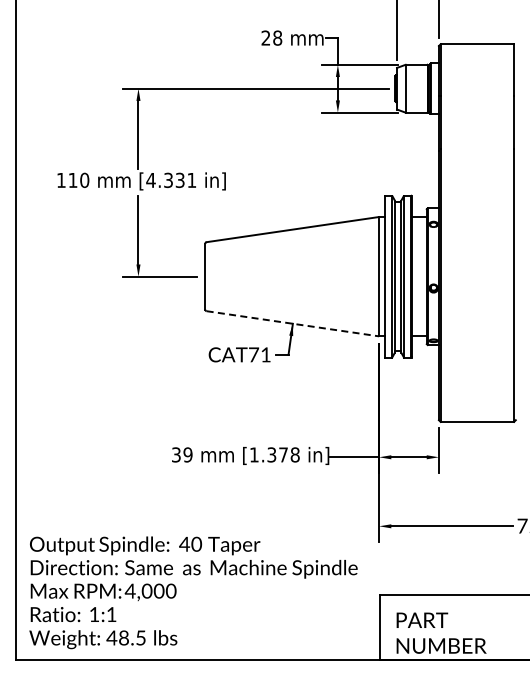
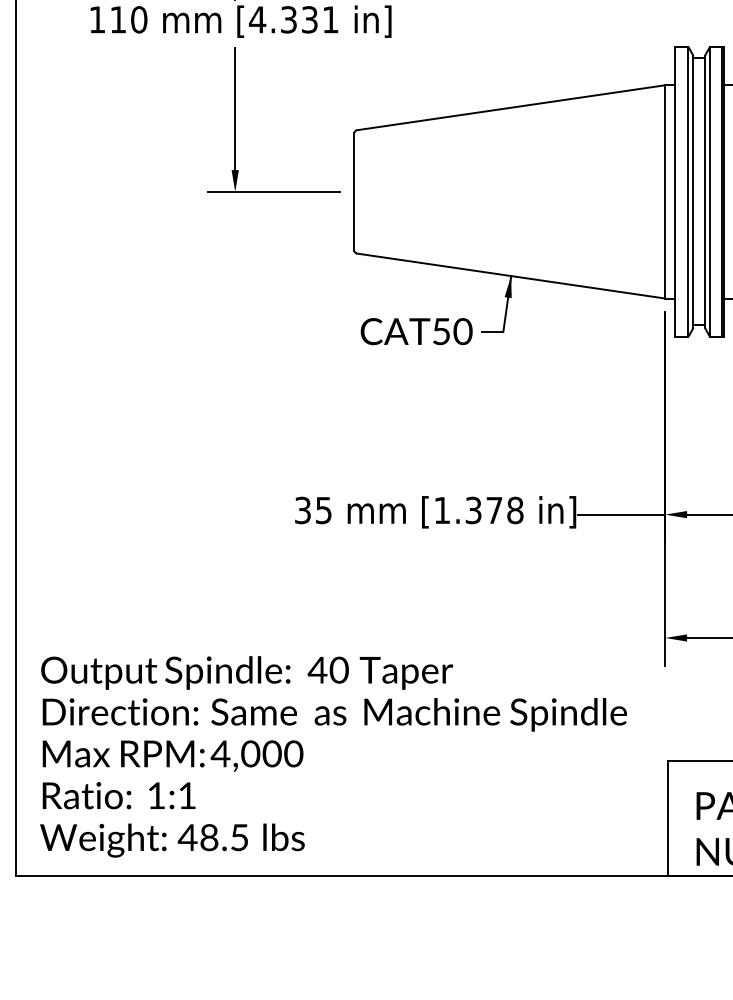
line: (293, 323) -> (512, 275), dashed -> solid
text: (260, 354) -> (453, 330), CAT71 -> CAT50
text: (187, 454) -> (322, 509), 39 -> 35

